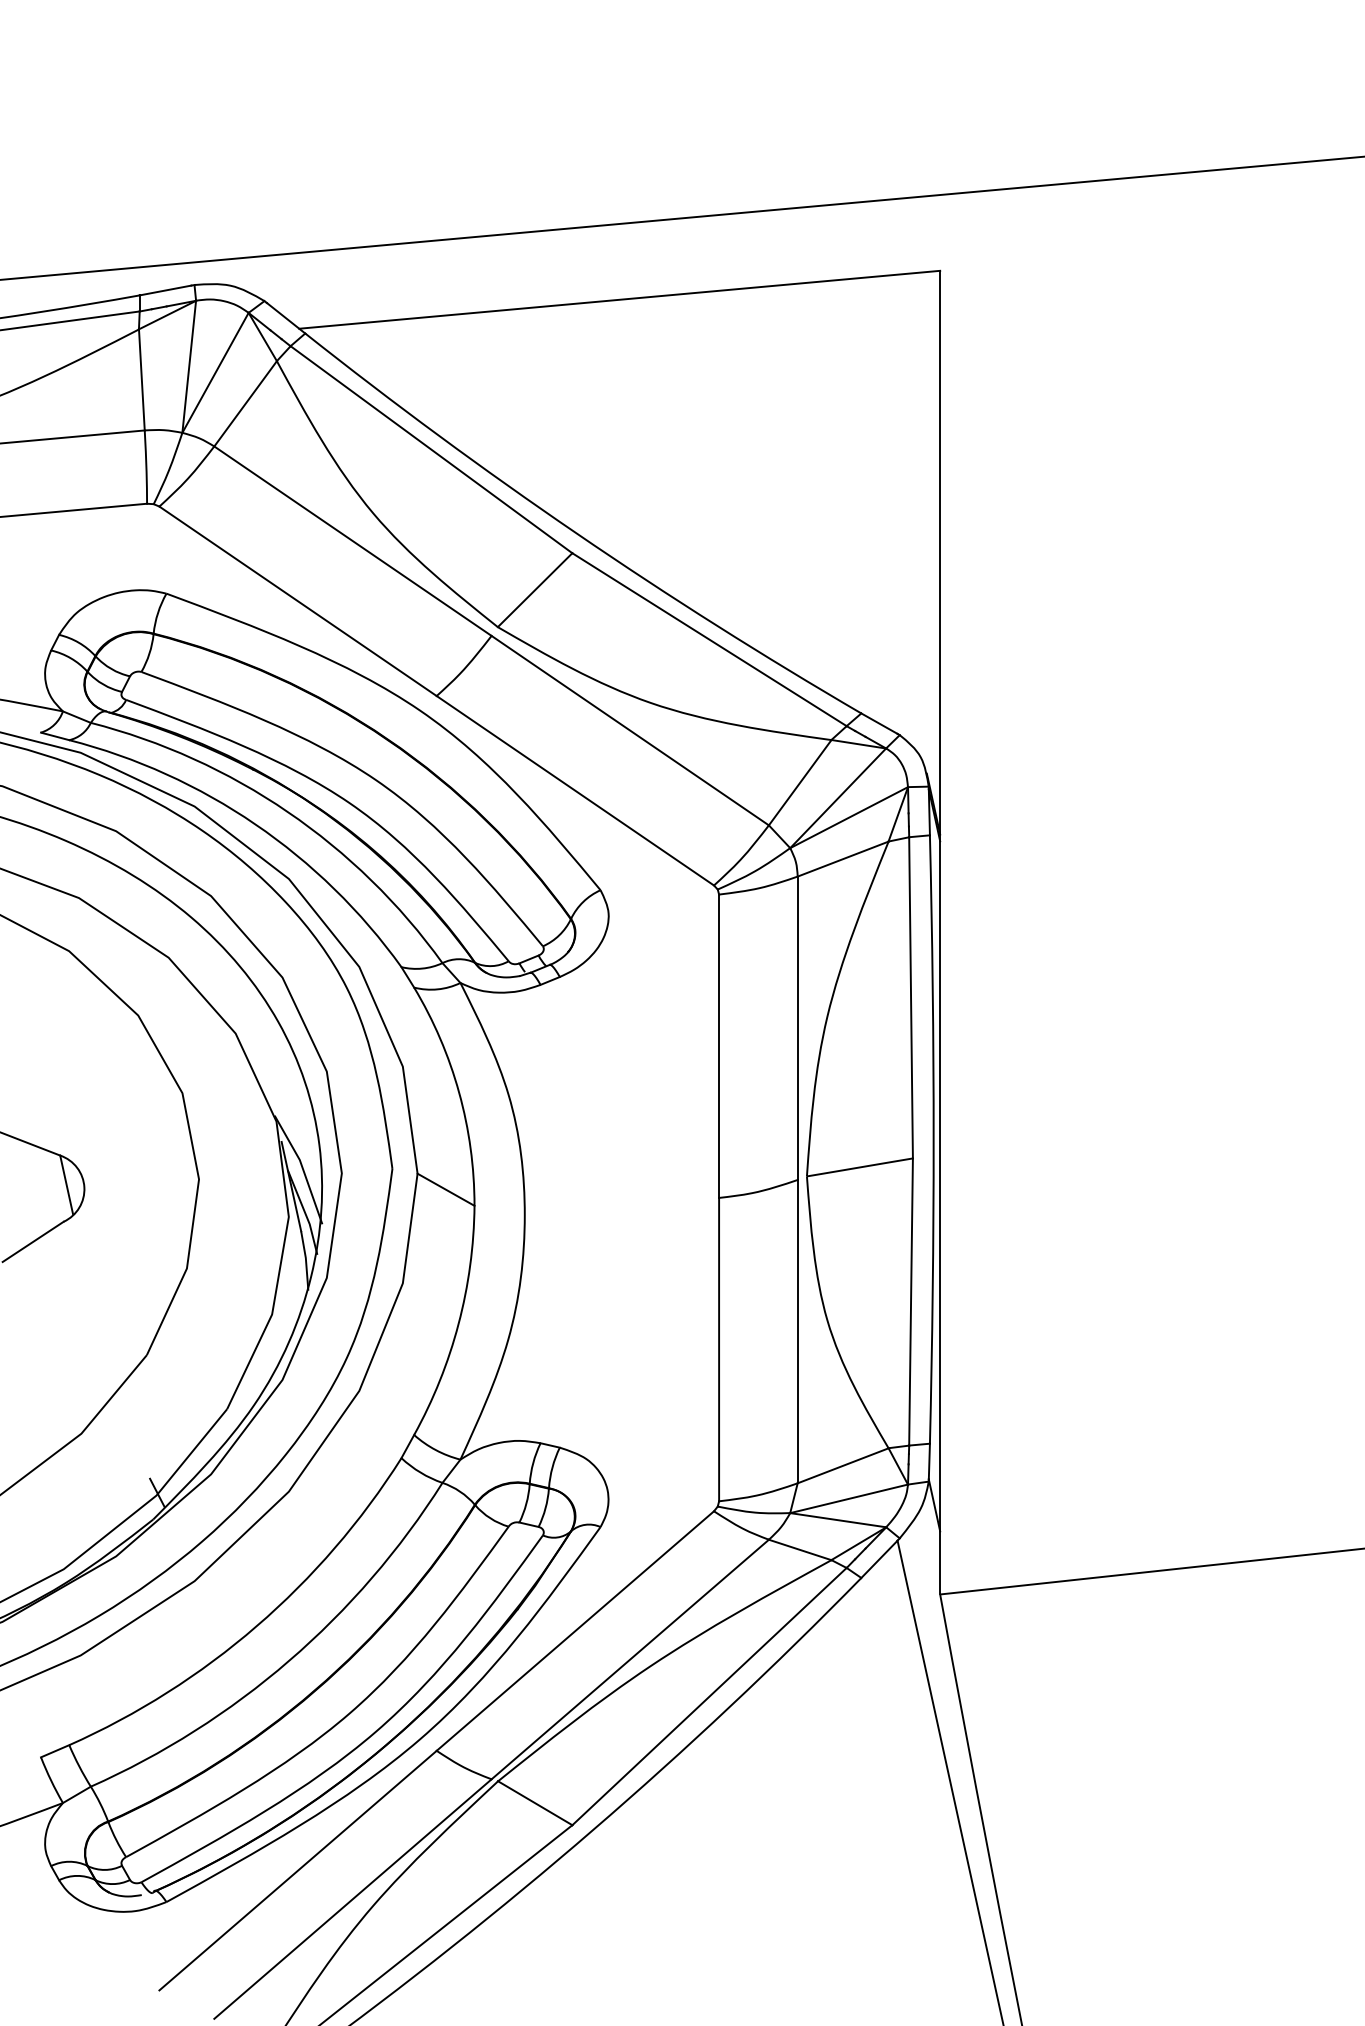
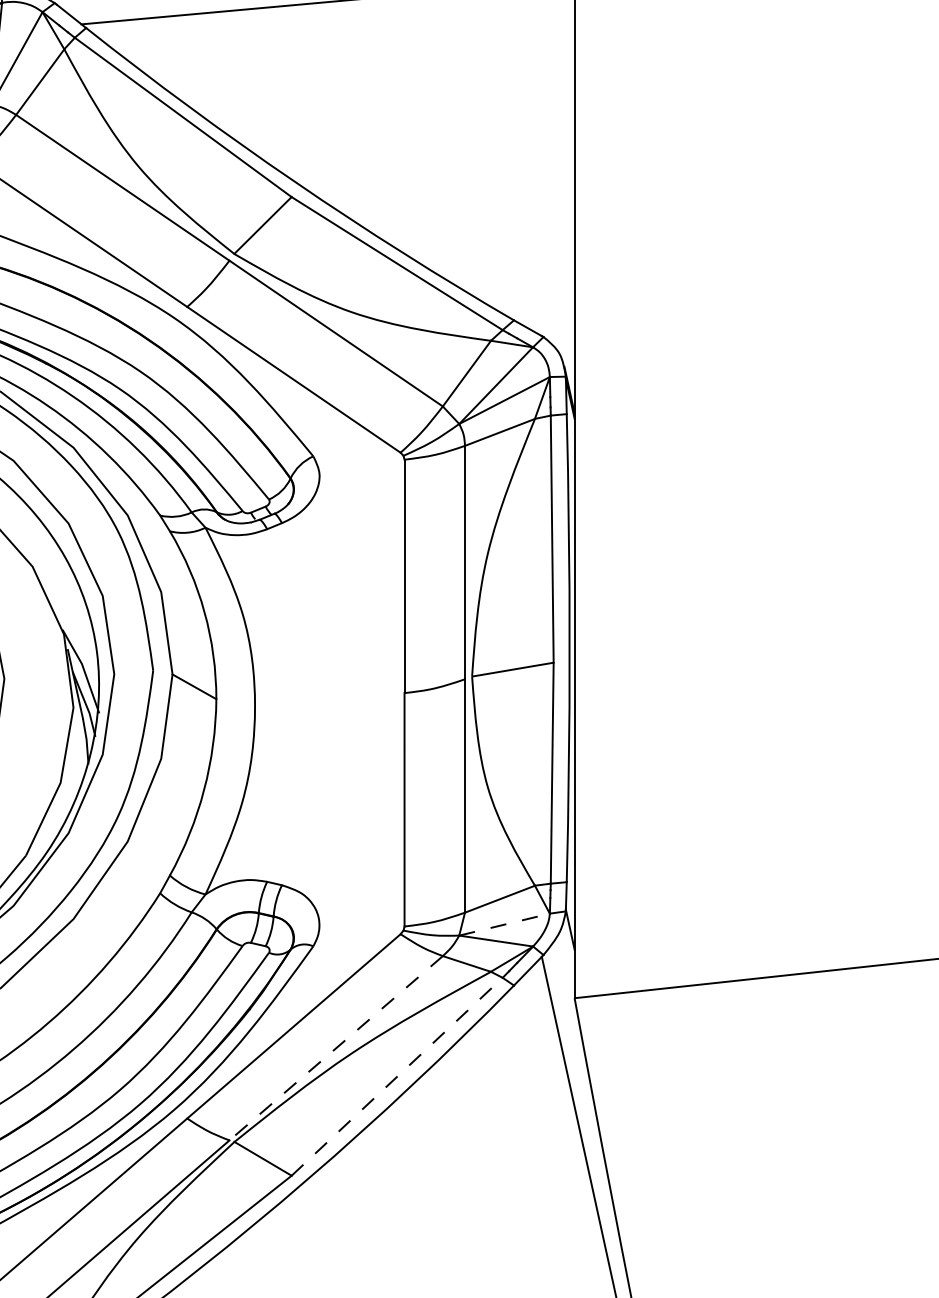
line: (849, 1498) -> (504, 924), solid -> dashed
line: (629, 1659) -> (335, 1048), solid -> dashed
line: (709, 1696) -> (397, 1076), solid -> dashed

